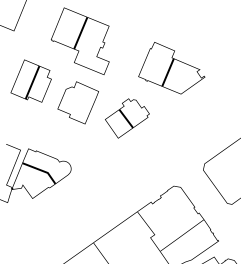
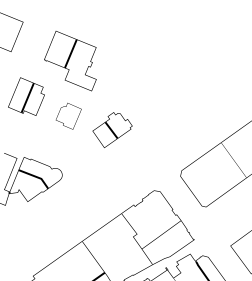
part: (171, 67) -> (152, 84), removed
part: (78, 103) -> (68, 116), size x0.7

